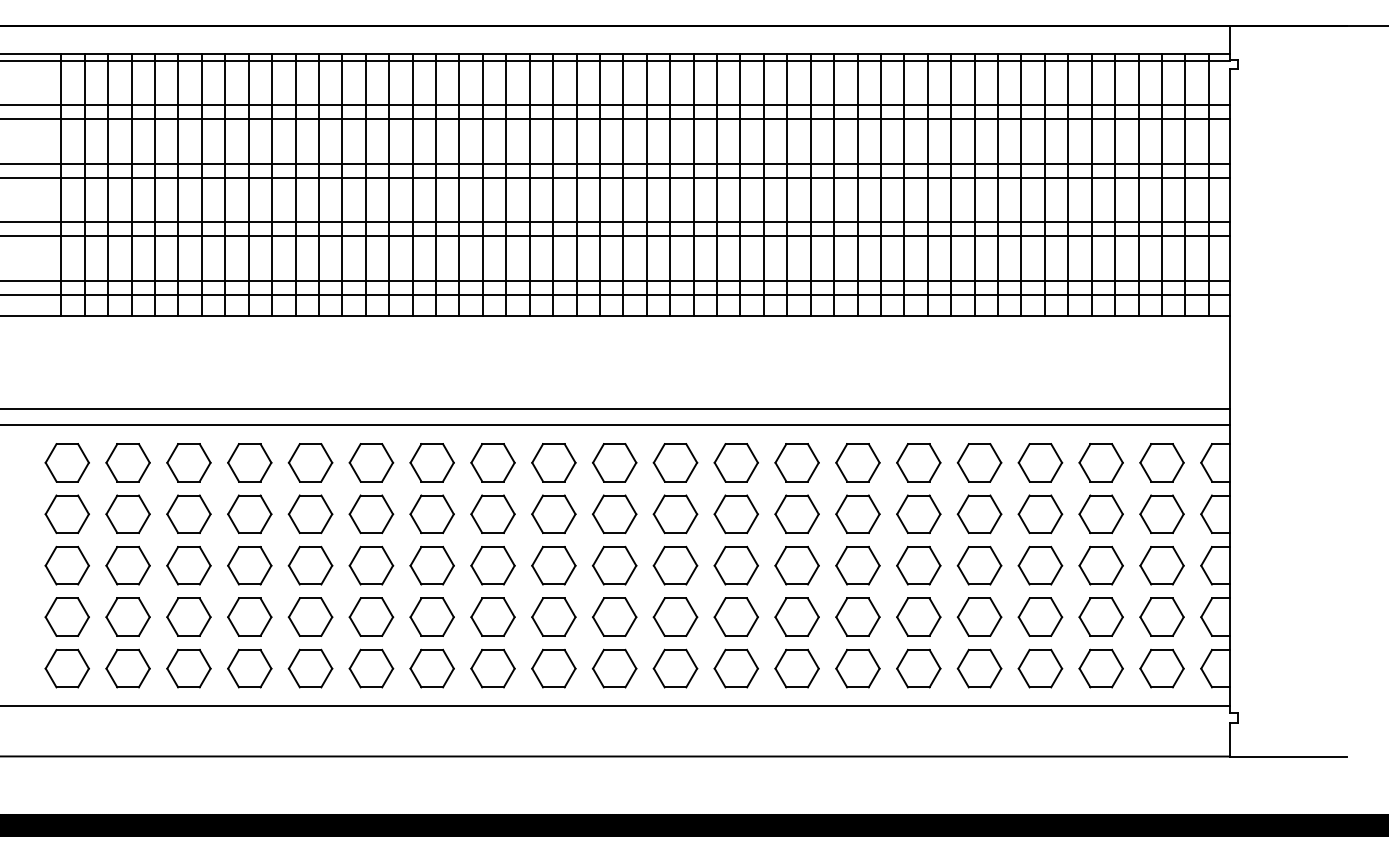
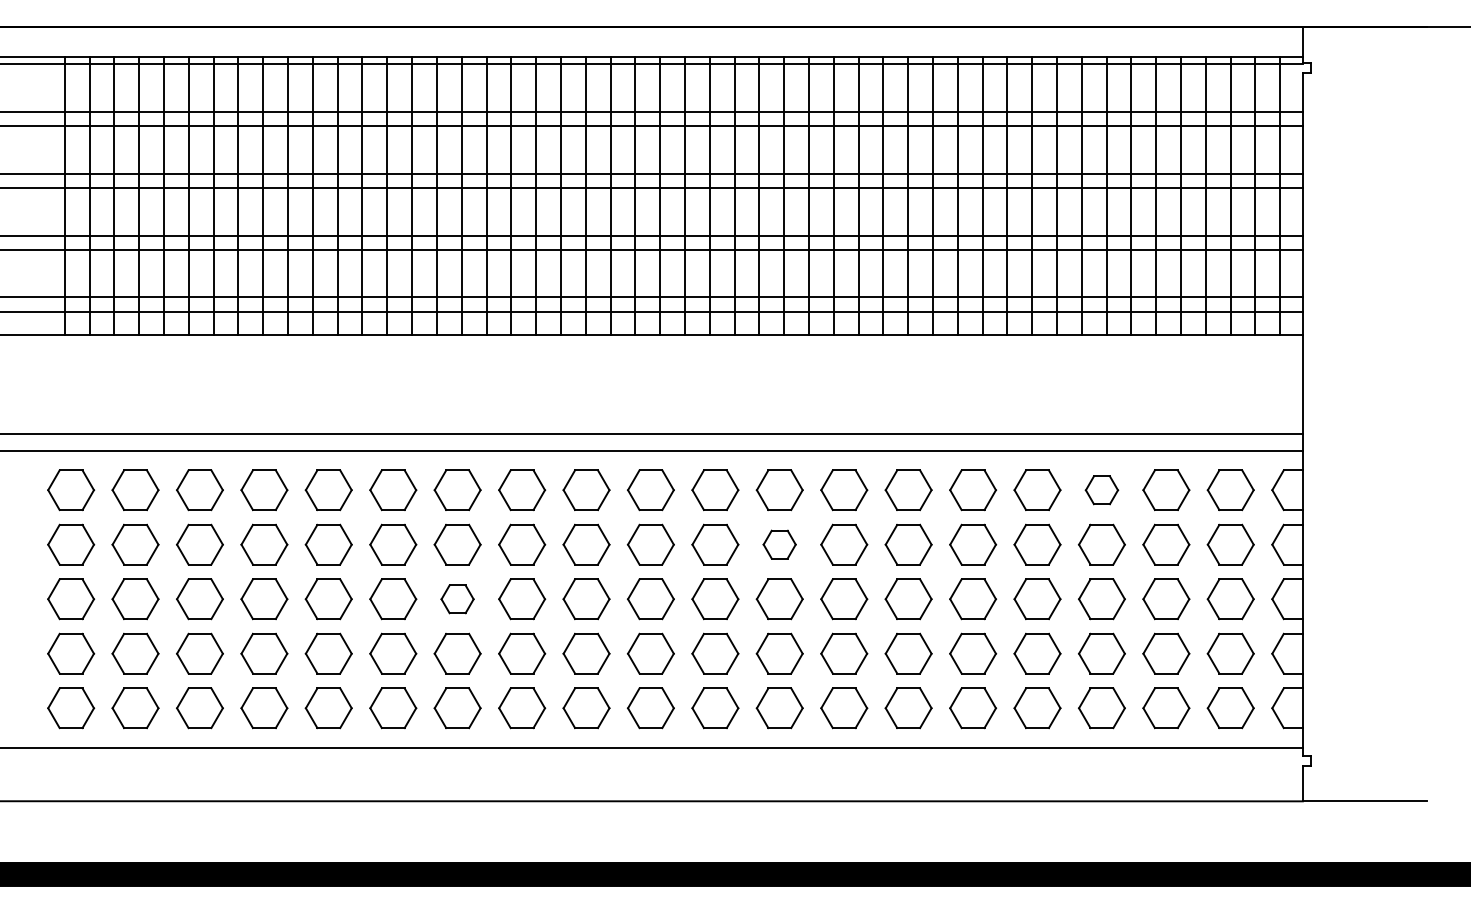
part: (1040, 463) -> (1101, 490), size x0.7
part: (736, 514) -> (779, 544), size x0.7
part: (432, 565) -> (457, 599), size x0.7

